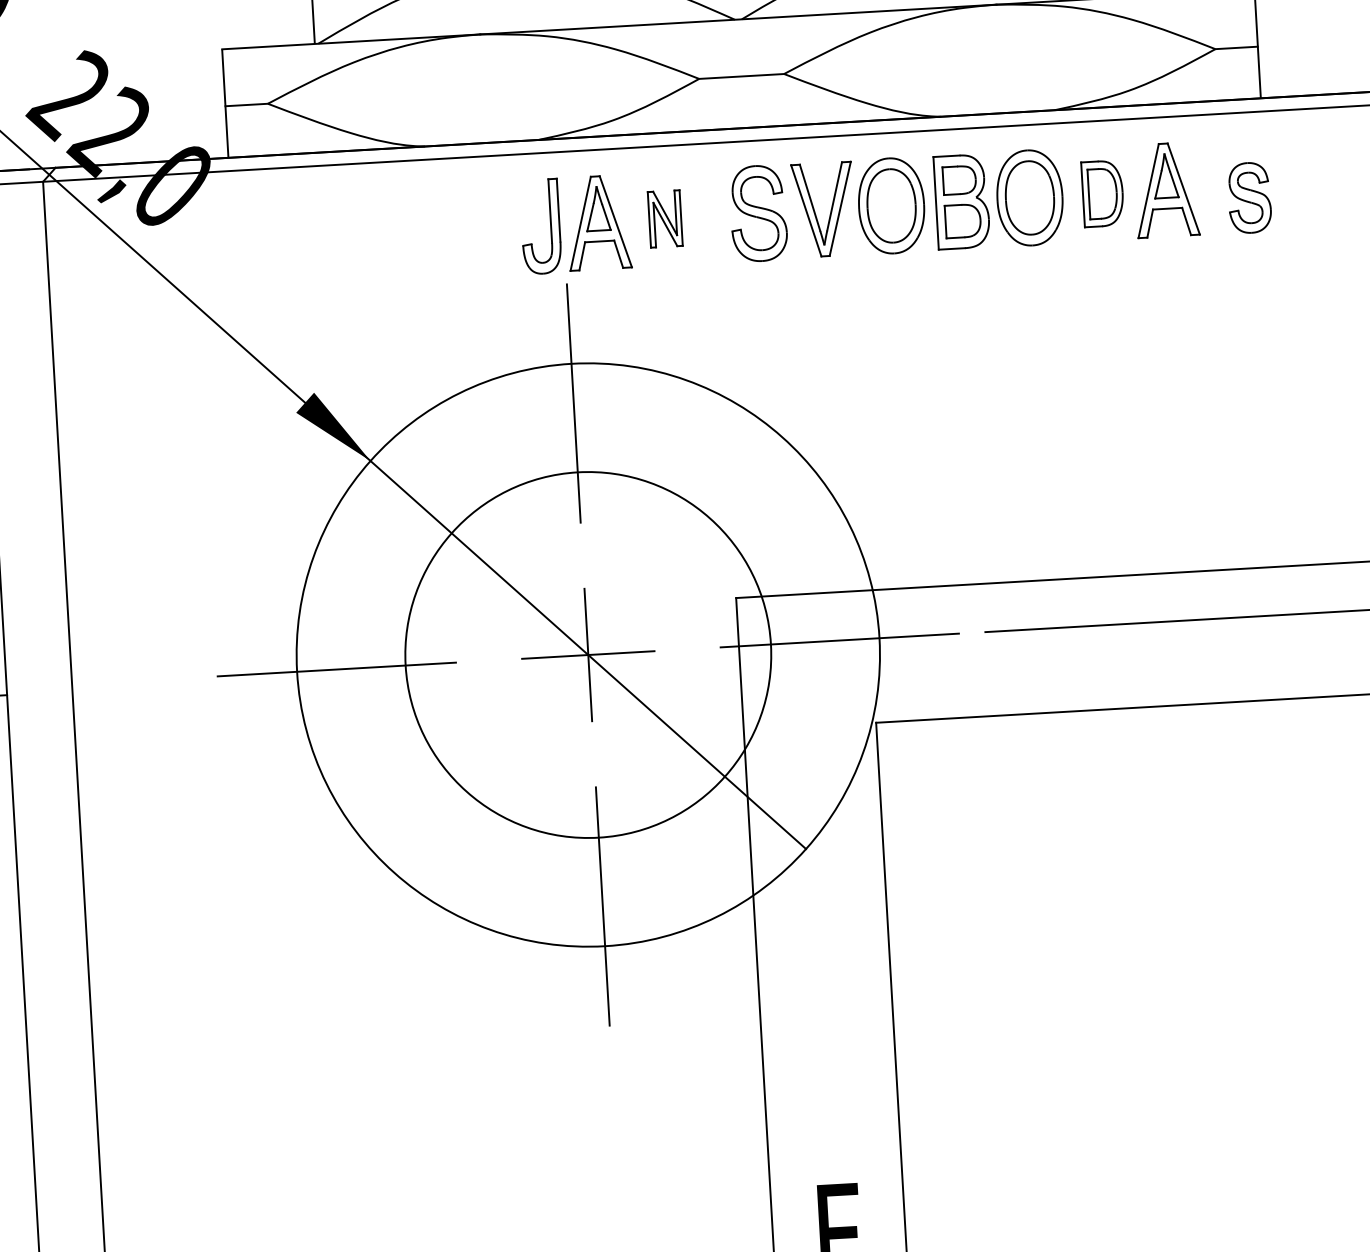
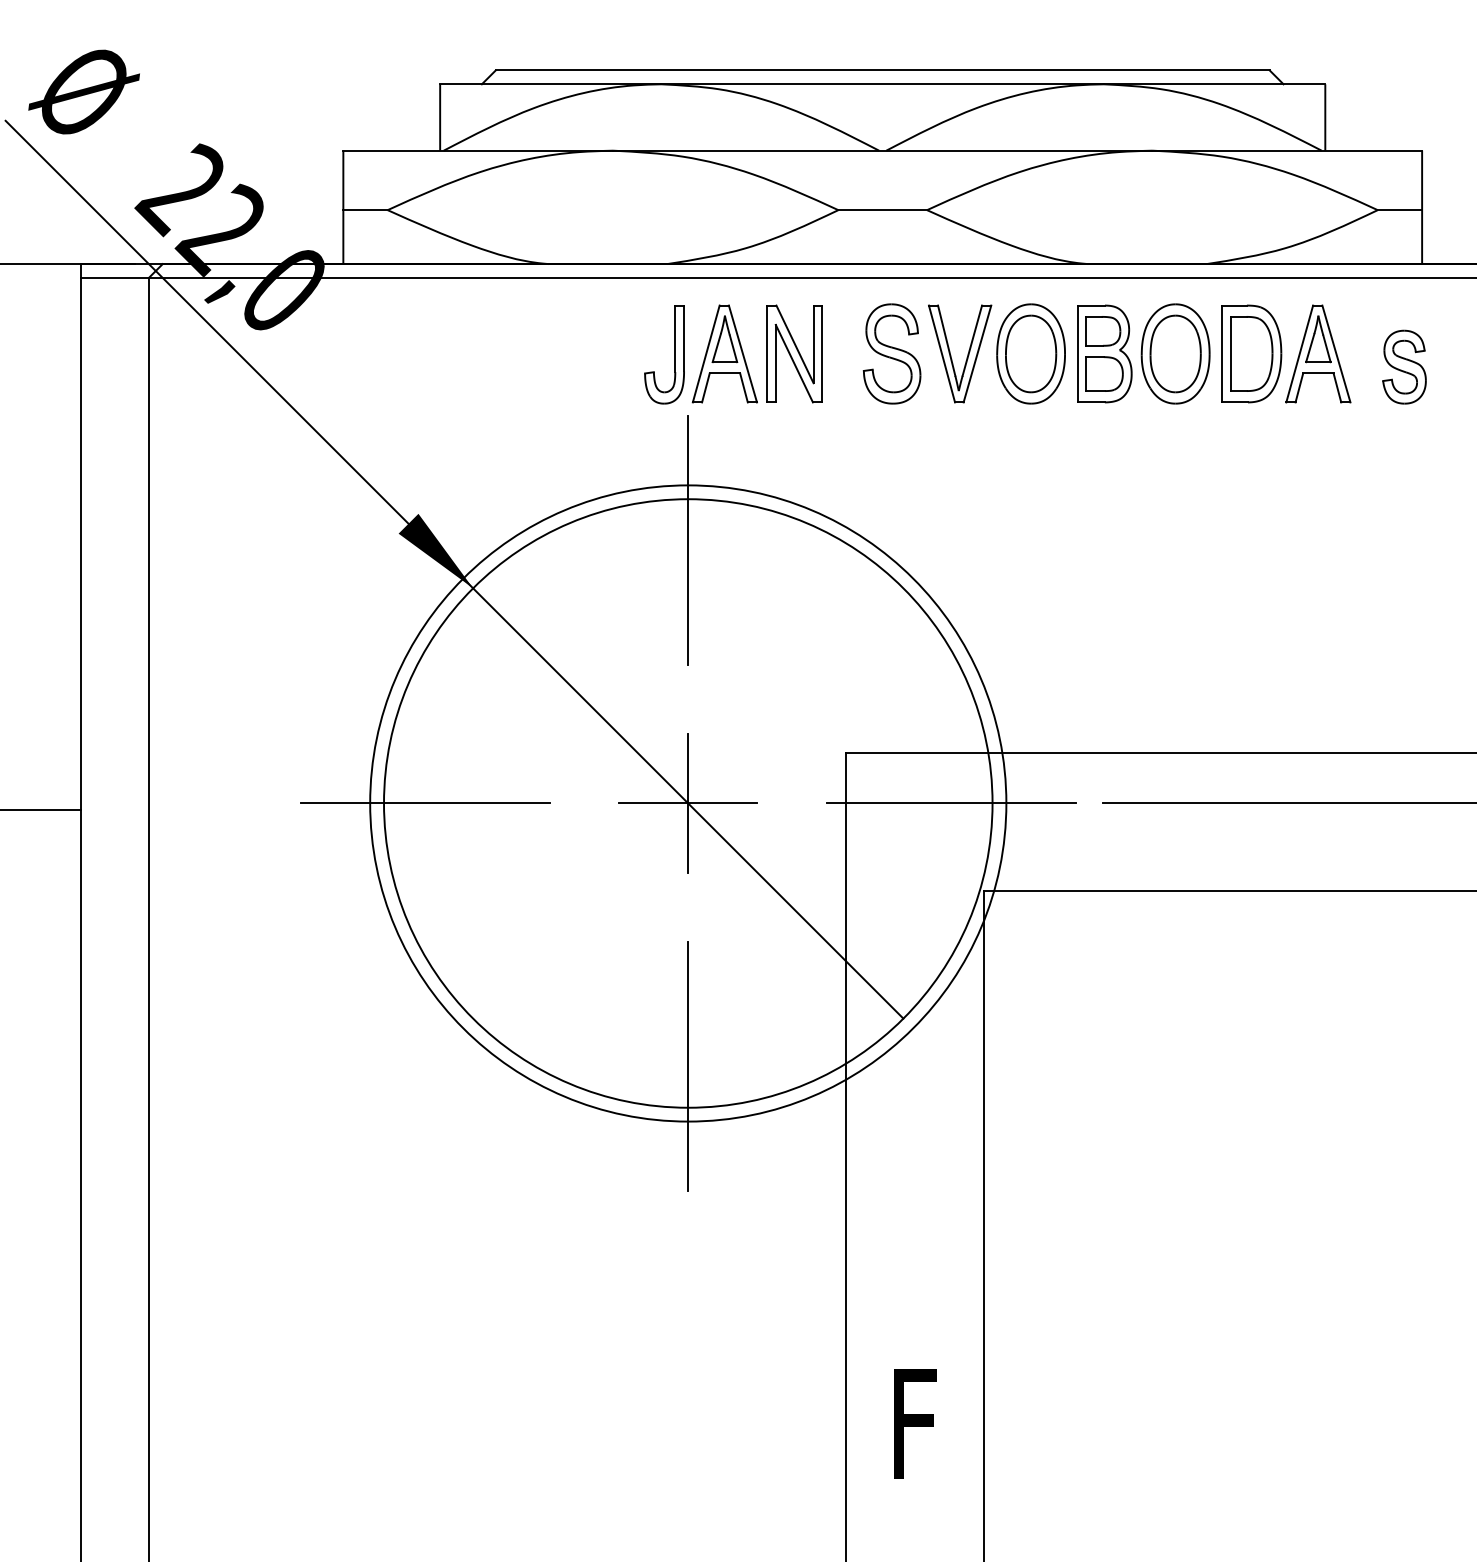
part: (1102, 193) -> (1251, 353), size x1.43
part: (665, 218) -> (794, 353), size x1.67
circle: (588, 655) -> (688, 803), size x1.67

